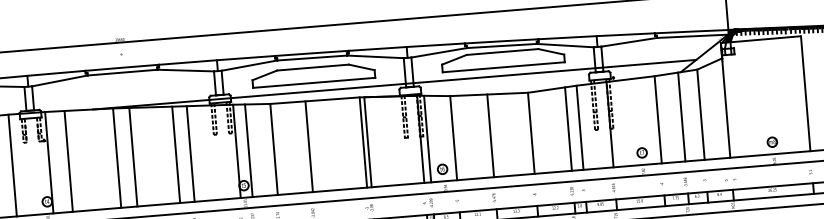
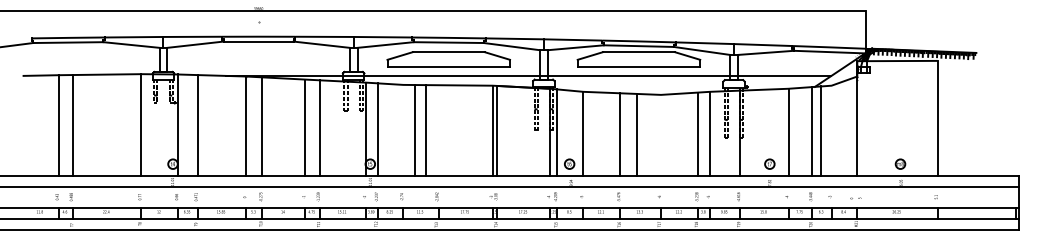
line: (700, 114) -> (820, 130), moved
line: (531, 133) -> (637, 135), moved
line: (309, 146) -> (425, 130), moved
line: (274, 149) -> (415, 130), moved

